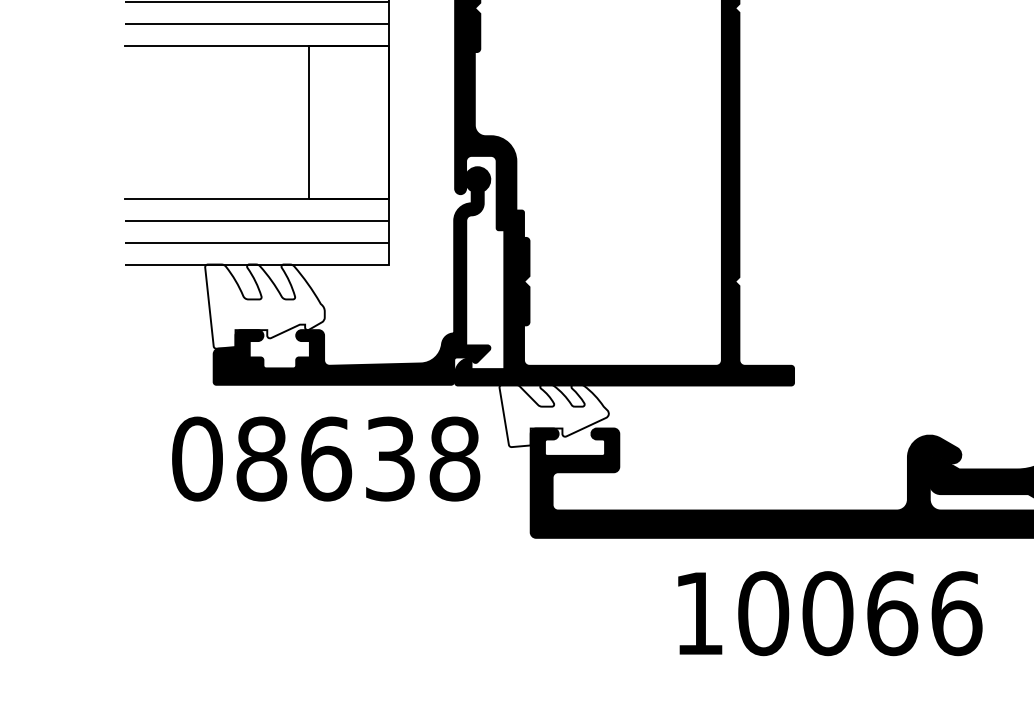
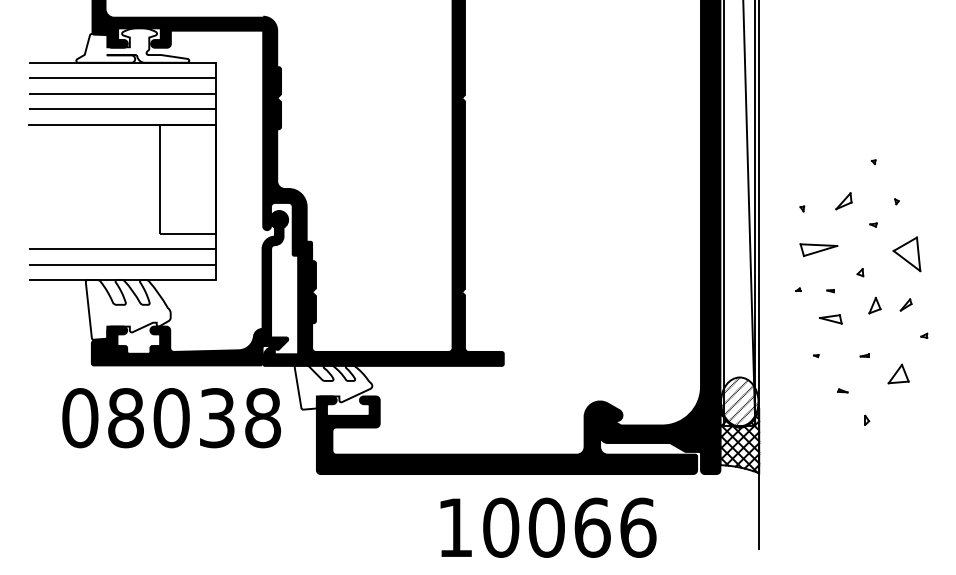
line: (256, 198) -> (122, 233), removed
text: (325, 459) -> (171, 418), 08638 -> 08038
text: (830, 613) -> (548, 527), moved

